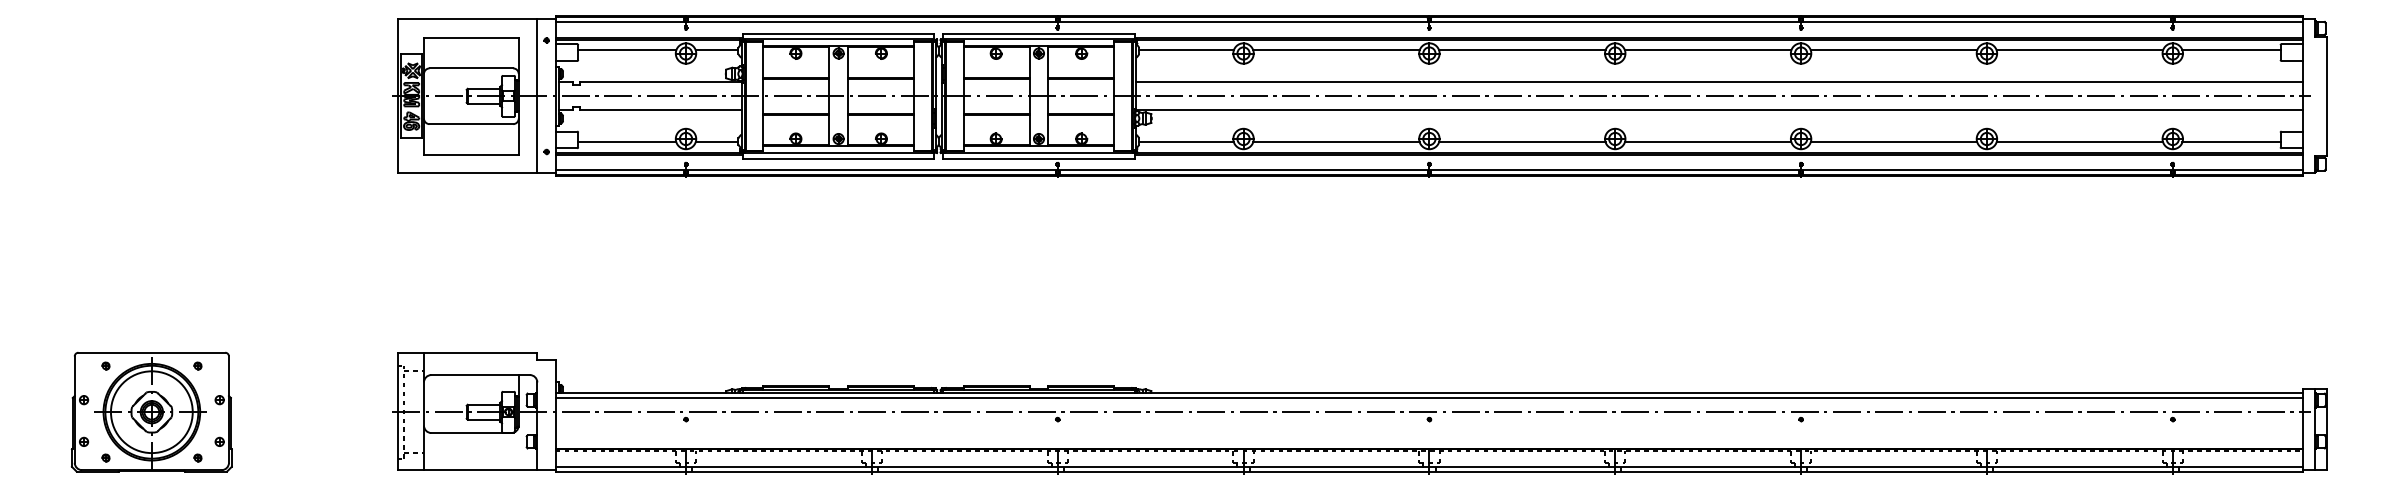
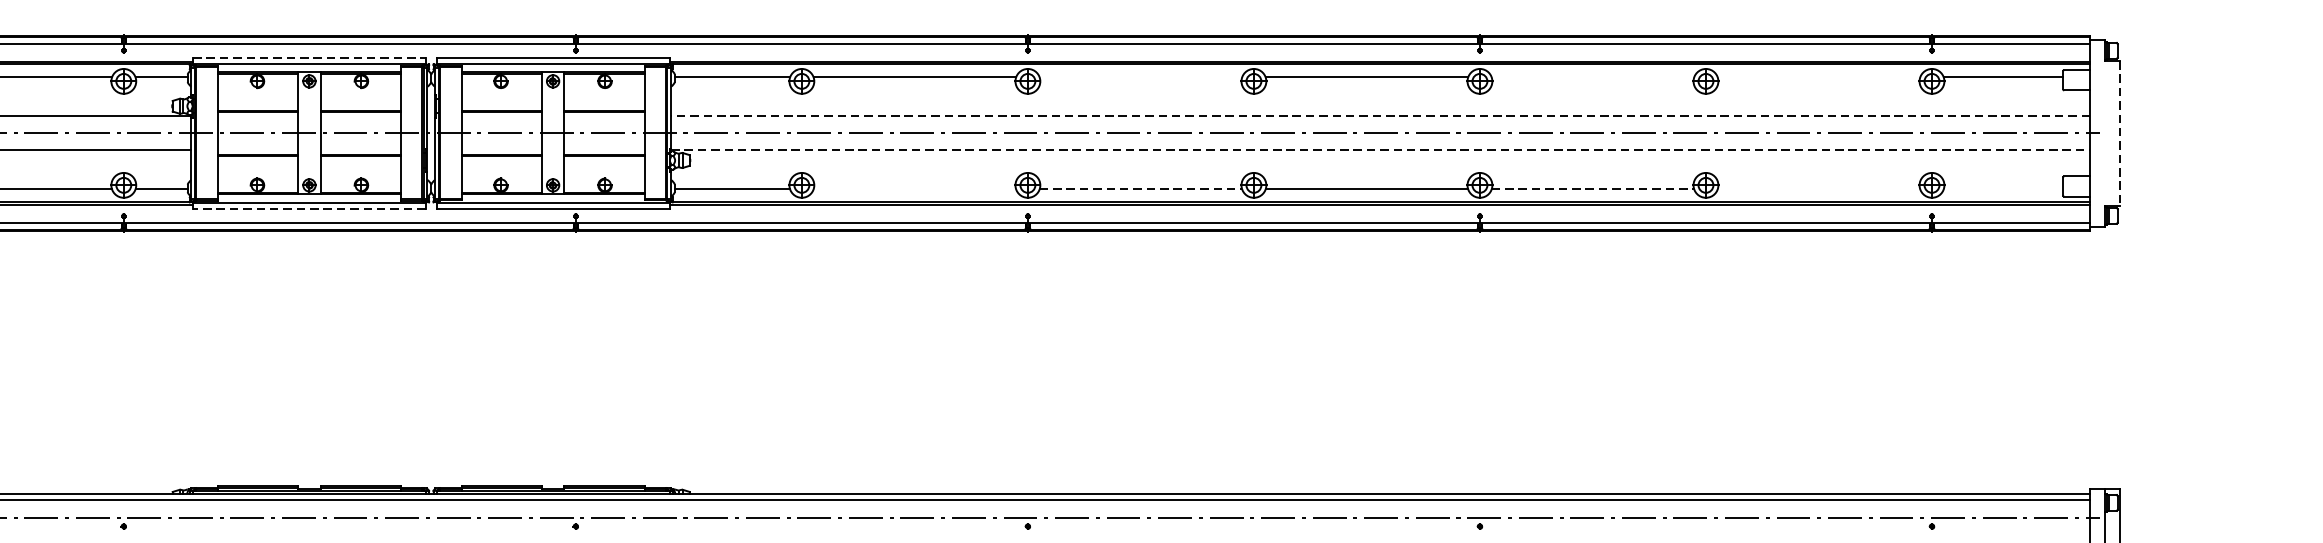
line: (838, 34) -> (309, 58), solid -> dashed
line: (1522, 50) -> (1141, 77), removed
line: (1893, 50) -> (1592, 77), removed
line: (2079, 50) -> (1818, 77), removed
line: (1718, 82) -> (1379, 116), solid -> dashed
line: (2327, 96) -> (2120, 133), solid -> dashed
line: (1719, 110) -> (1380, 150), solid -> dashed
line: (1336, 142) -> (914, 189), removed
line: (1522, 142) -> (1141, 189), solid -> dashed
line: (1894, 142) -> (1593, 189), solid -> dashed
line: (2079, 142) -> (1818, 189), removed
line: (2231, 142) -> (2003, 189), removed
line: (838, 158) -> (309, 209), solid -> dashed

